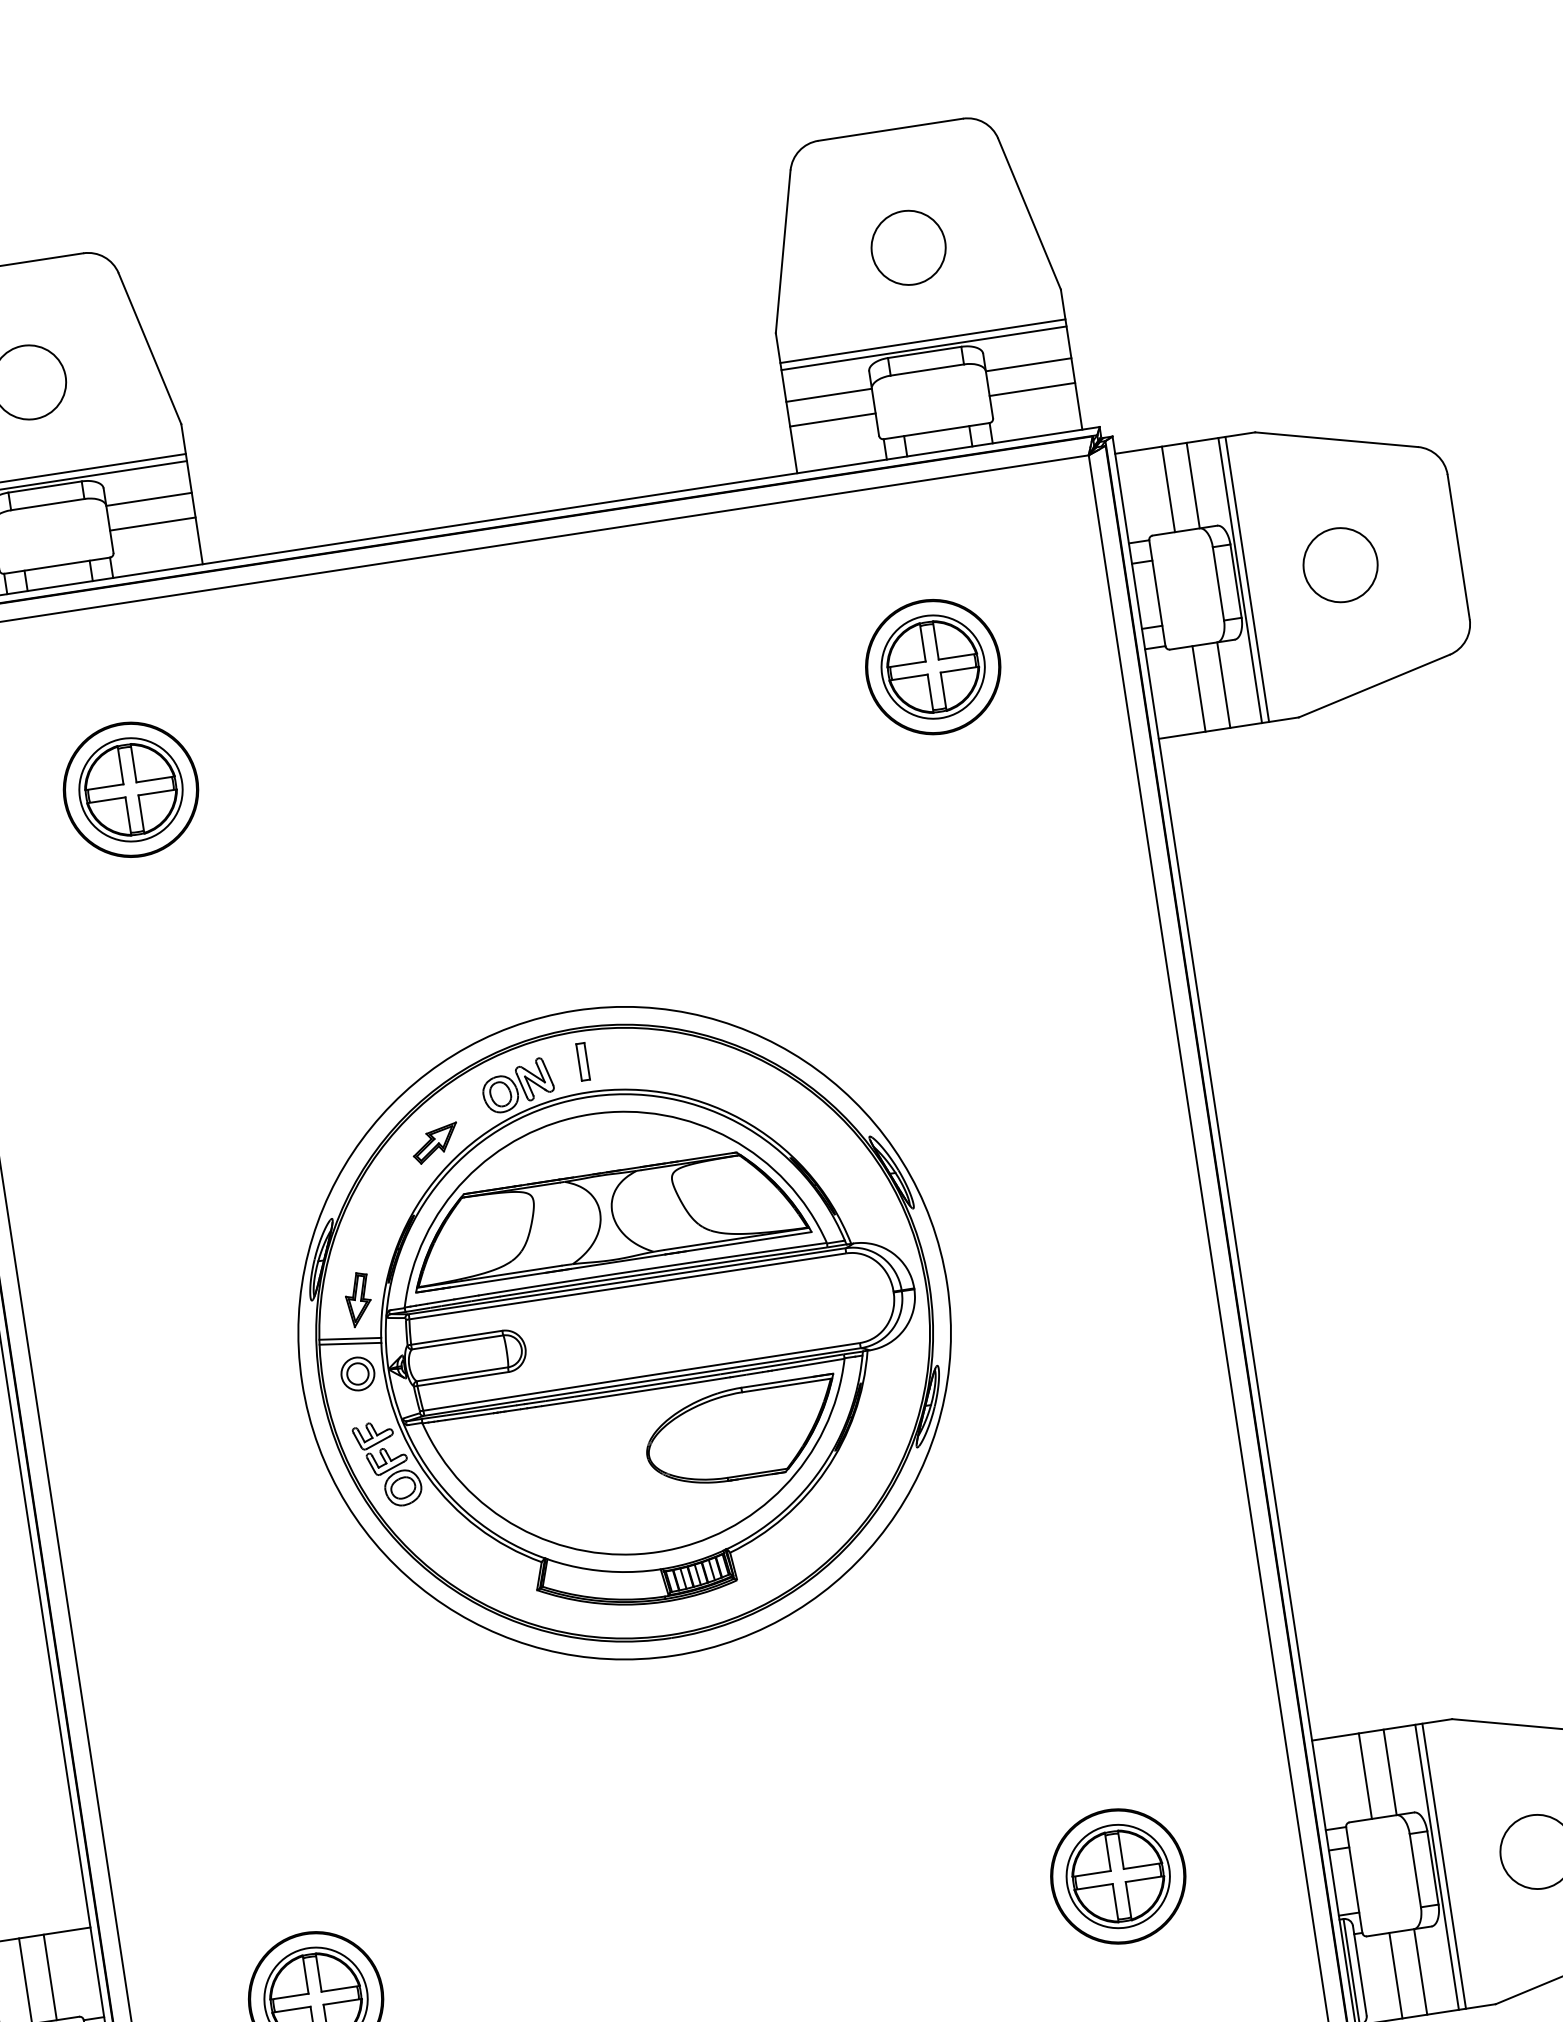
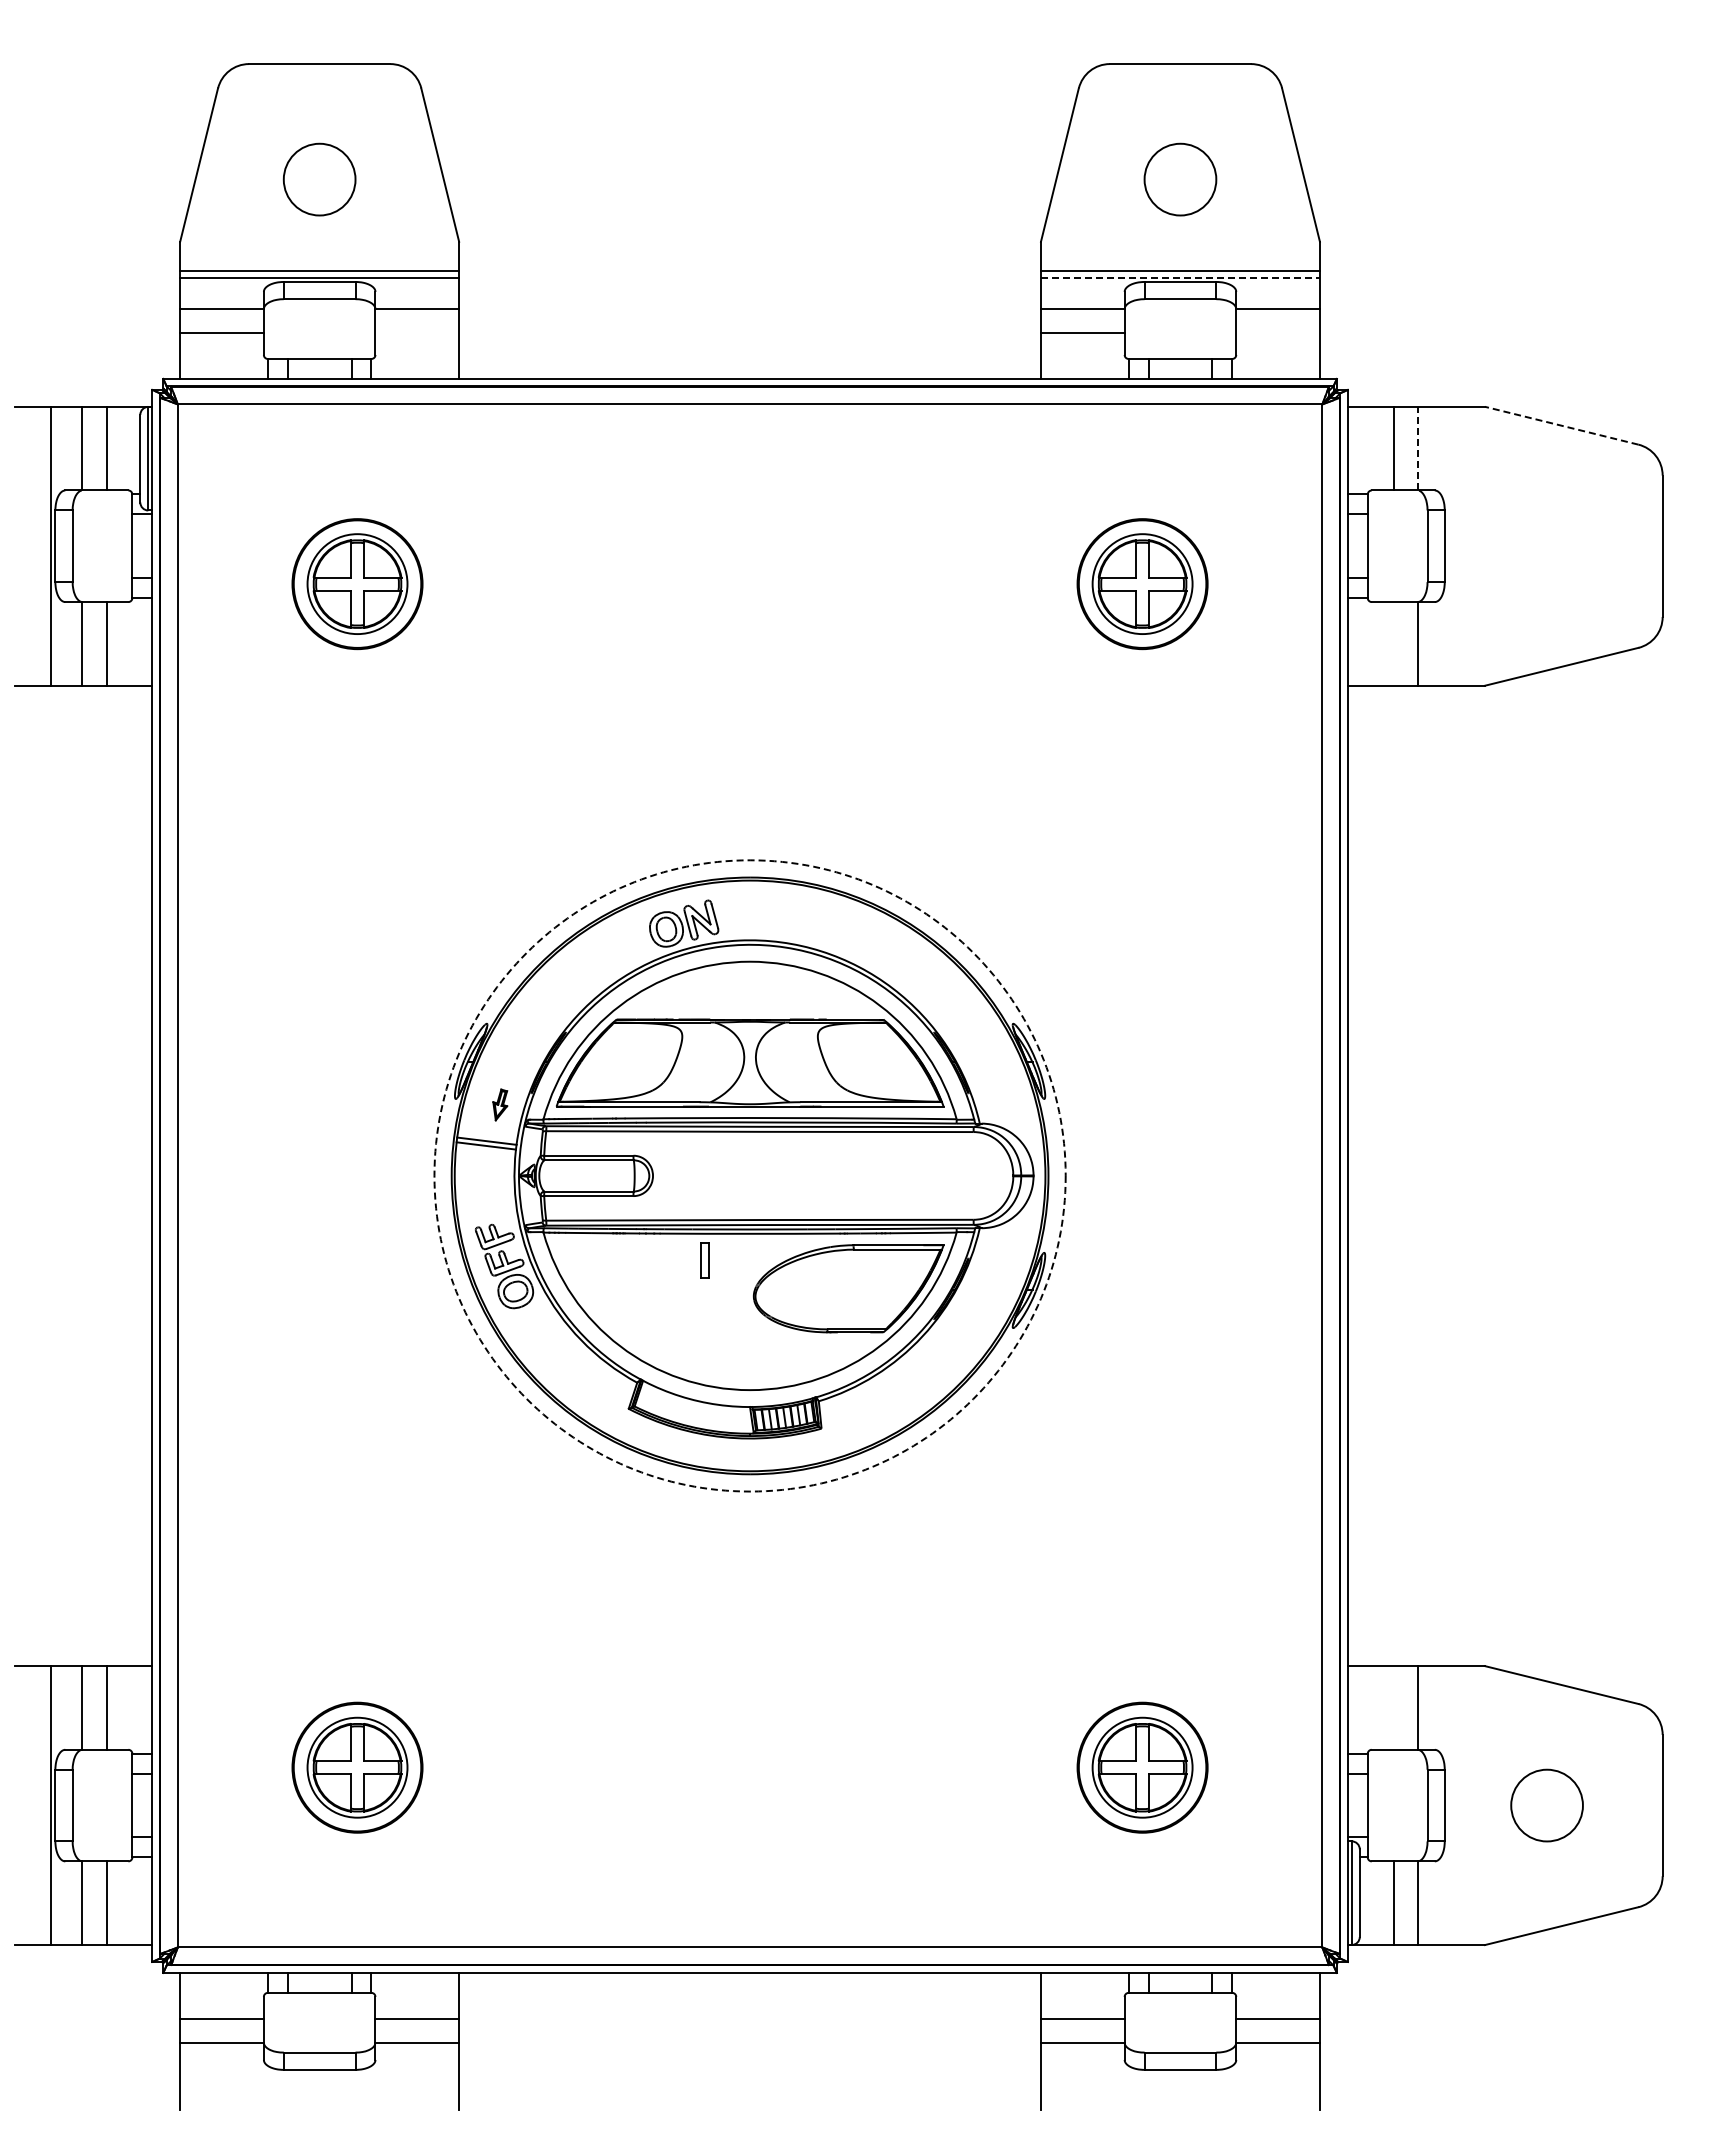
line: (923, 347) -> (1180, 277), solid -> dashed
line: (1031, 389) -> (1277, 333), removed
line: (1336, 439) -> (1561, 425), solid -> dashed
line: (1192, 485) -> (1417, 448), solid -> dashed
line: (153, 524) -> (417, 333), removed
circle: (1339, 564) -> (1546, 545), removed
line: (1246, 578) -> (1455, 545), removed
line: (1239, 579) -> (1448, 545), removed
line: (1198, 688) -> (1393, 643), removed
part: (582, 1062) -> (704, 1260), moved
part: (434, 1143) -> (596, 966), removed
part: (357, 1299) -> (499, 1104), size x0.6
circle: (624, 1332) -> (749, 1175), solid -> dashed
part: (357, 1373) -> (488, 1175), removed
line: (1365, 1775) -> (1393, 1707), removed
line: (1443, 1866) -> (1455, 1805), removed
line: (1436, 1867) -> (1448, 1805), removed

